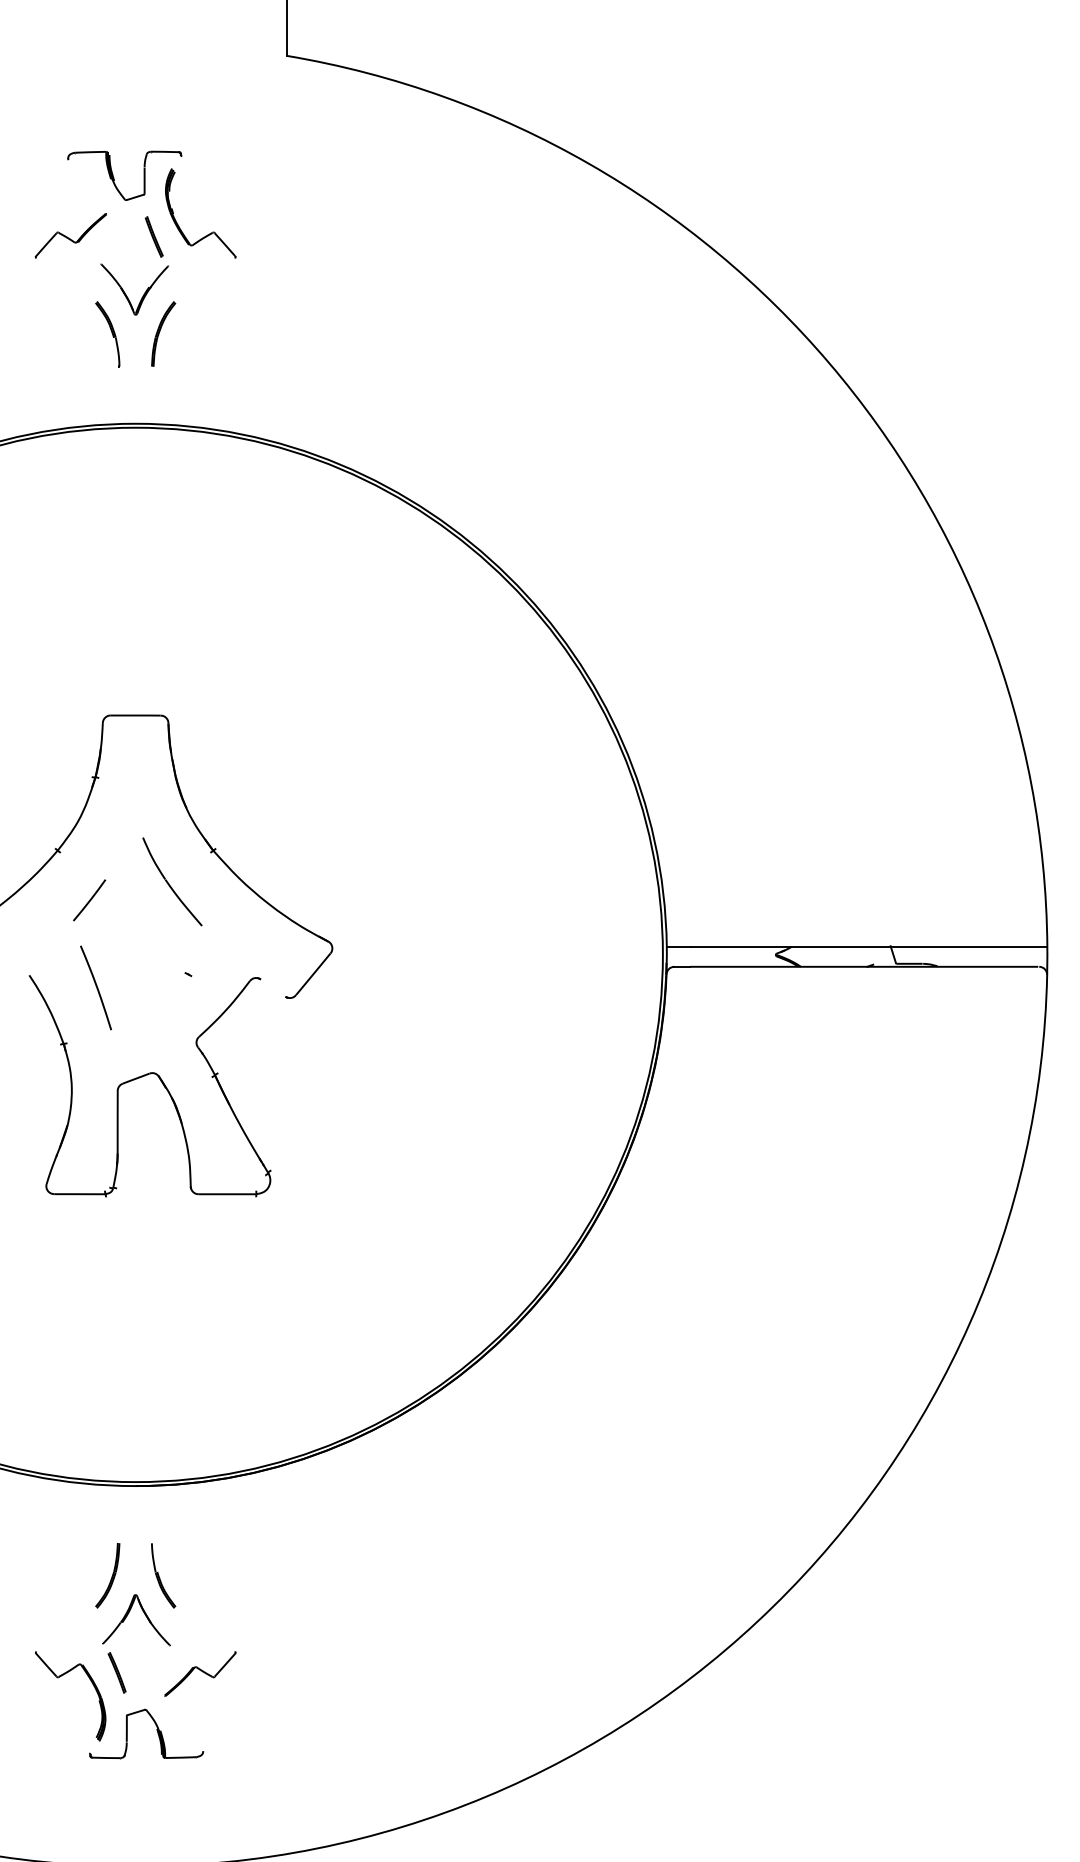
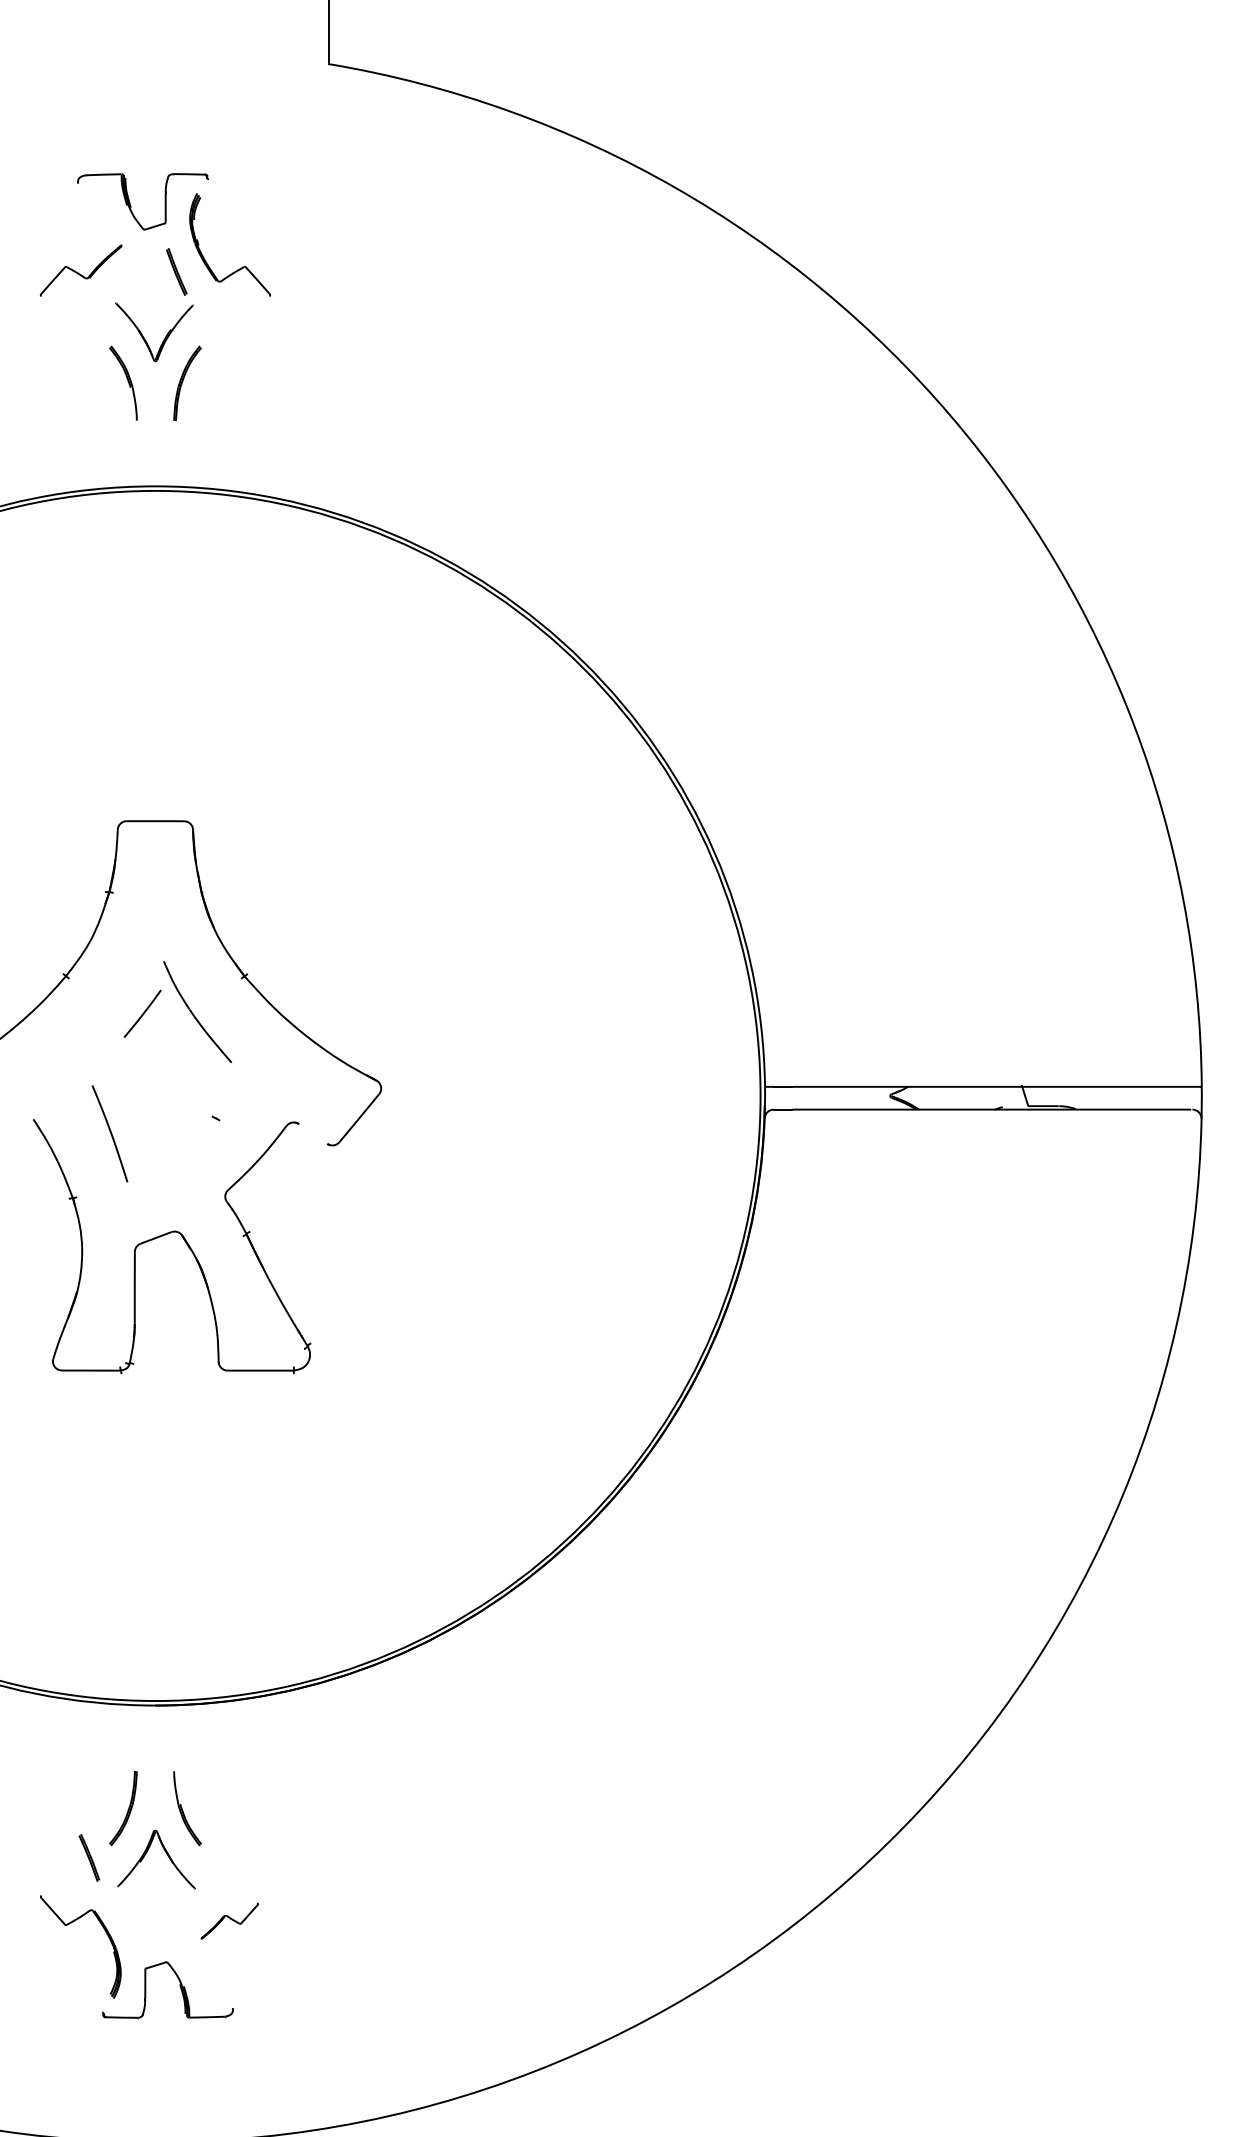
line: (89, 900) -> (142, 1013), moved
part: (116, 1672) -> (88, 1857), moved
part: (200, 1673) -> (229, 1920), size x0.7

